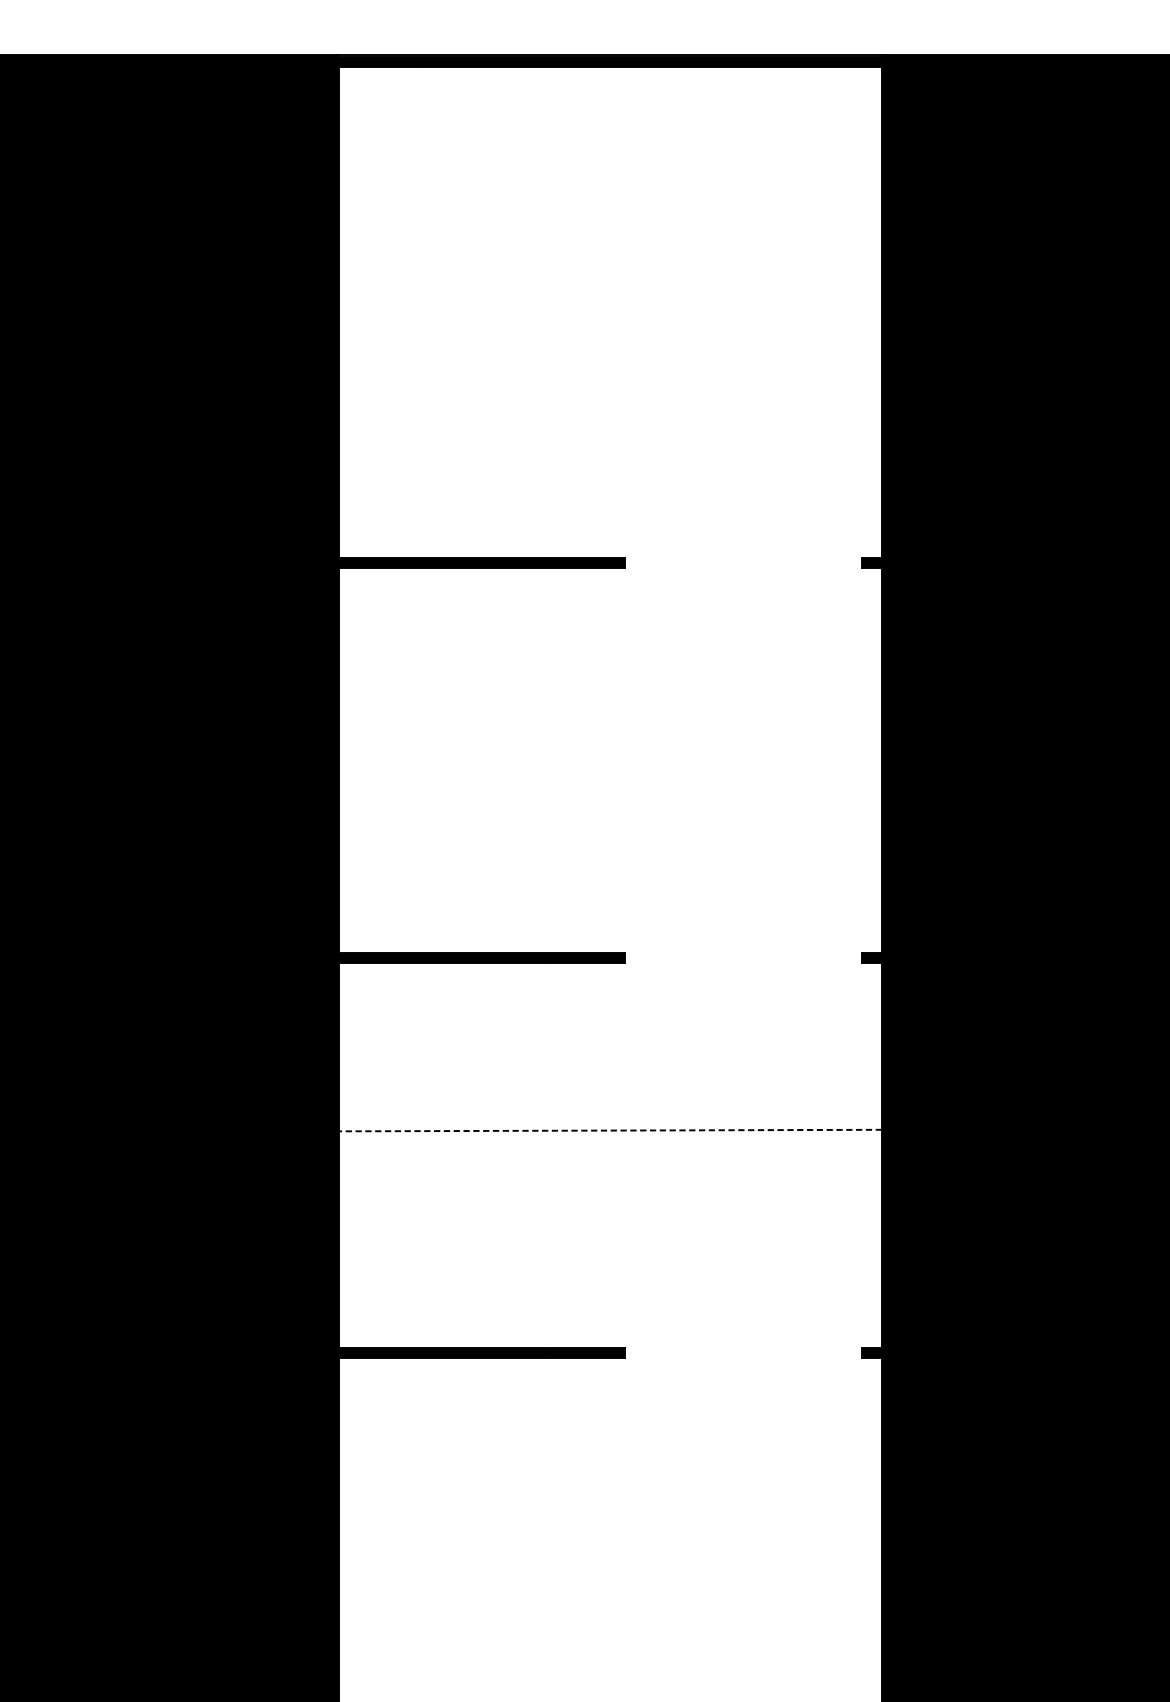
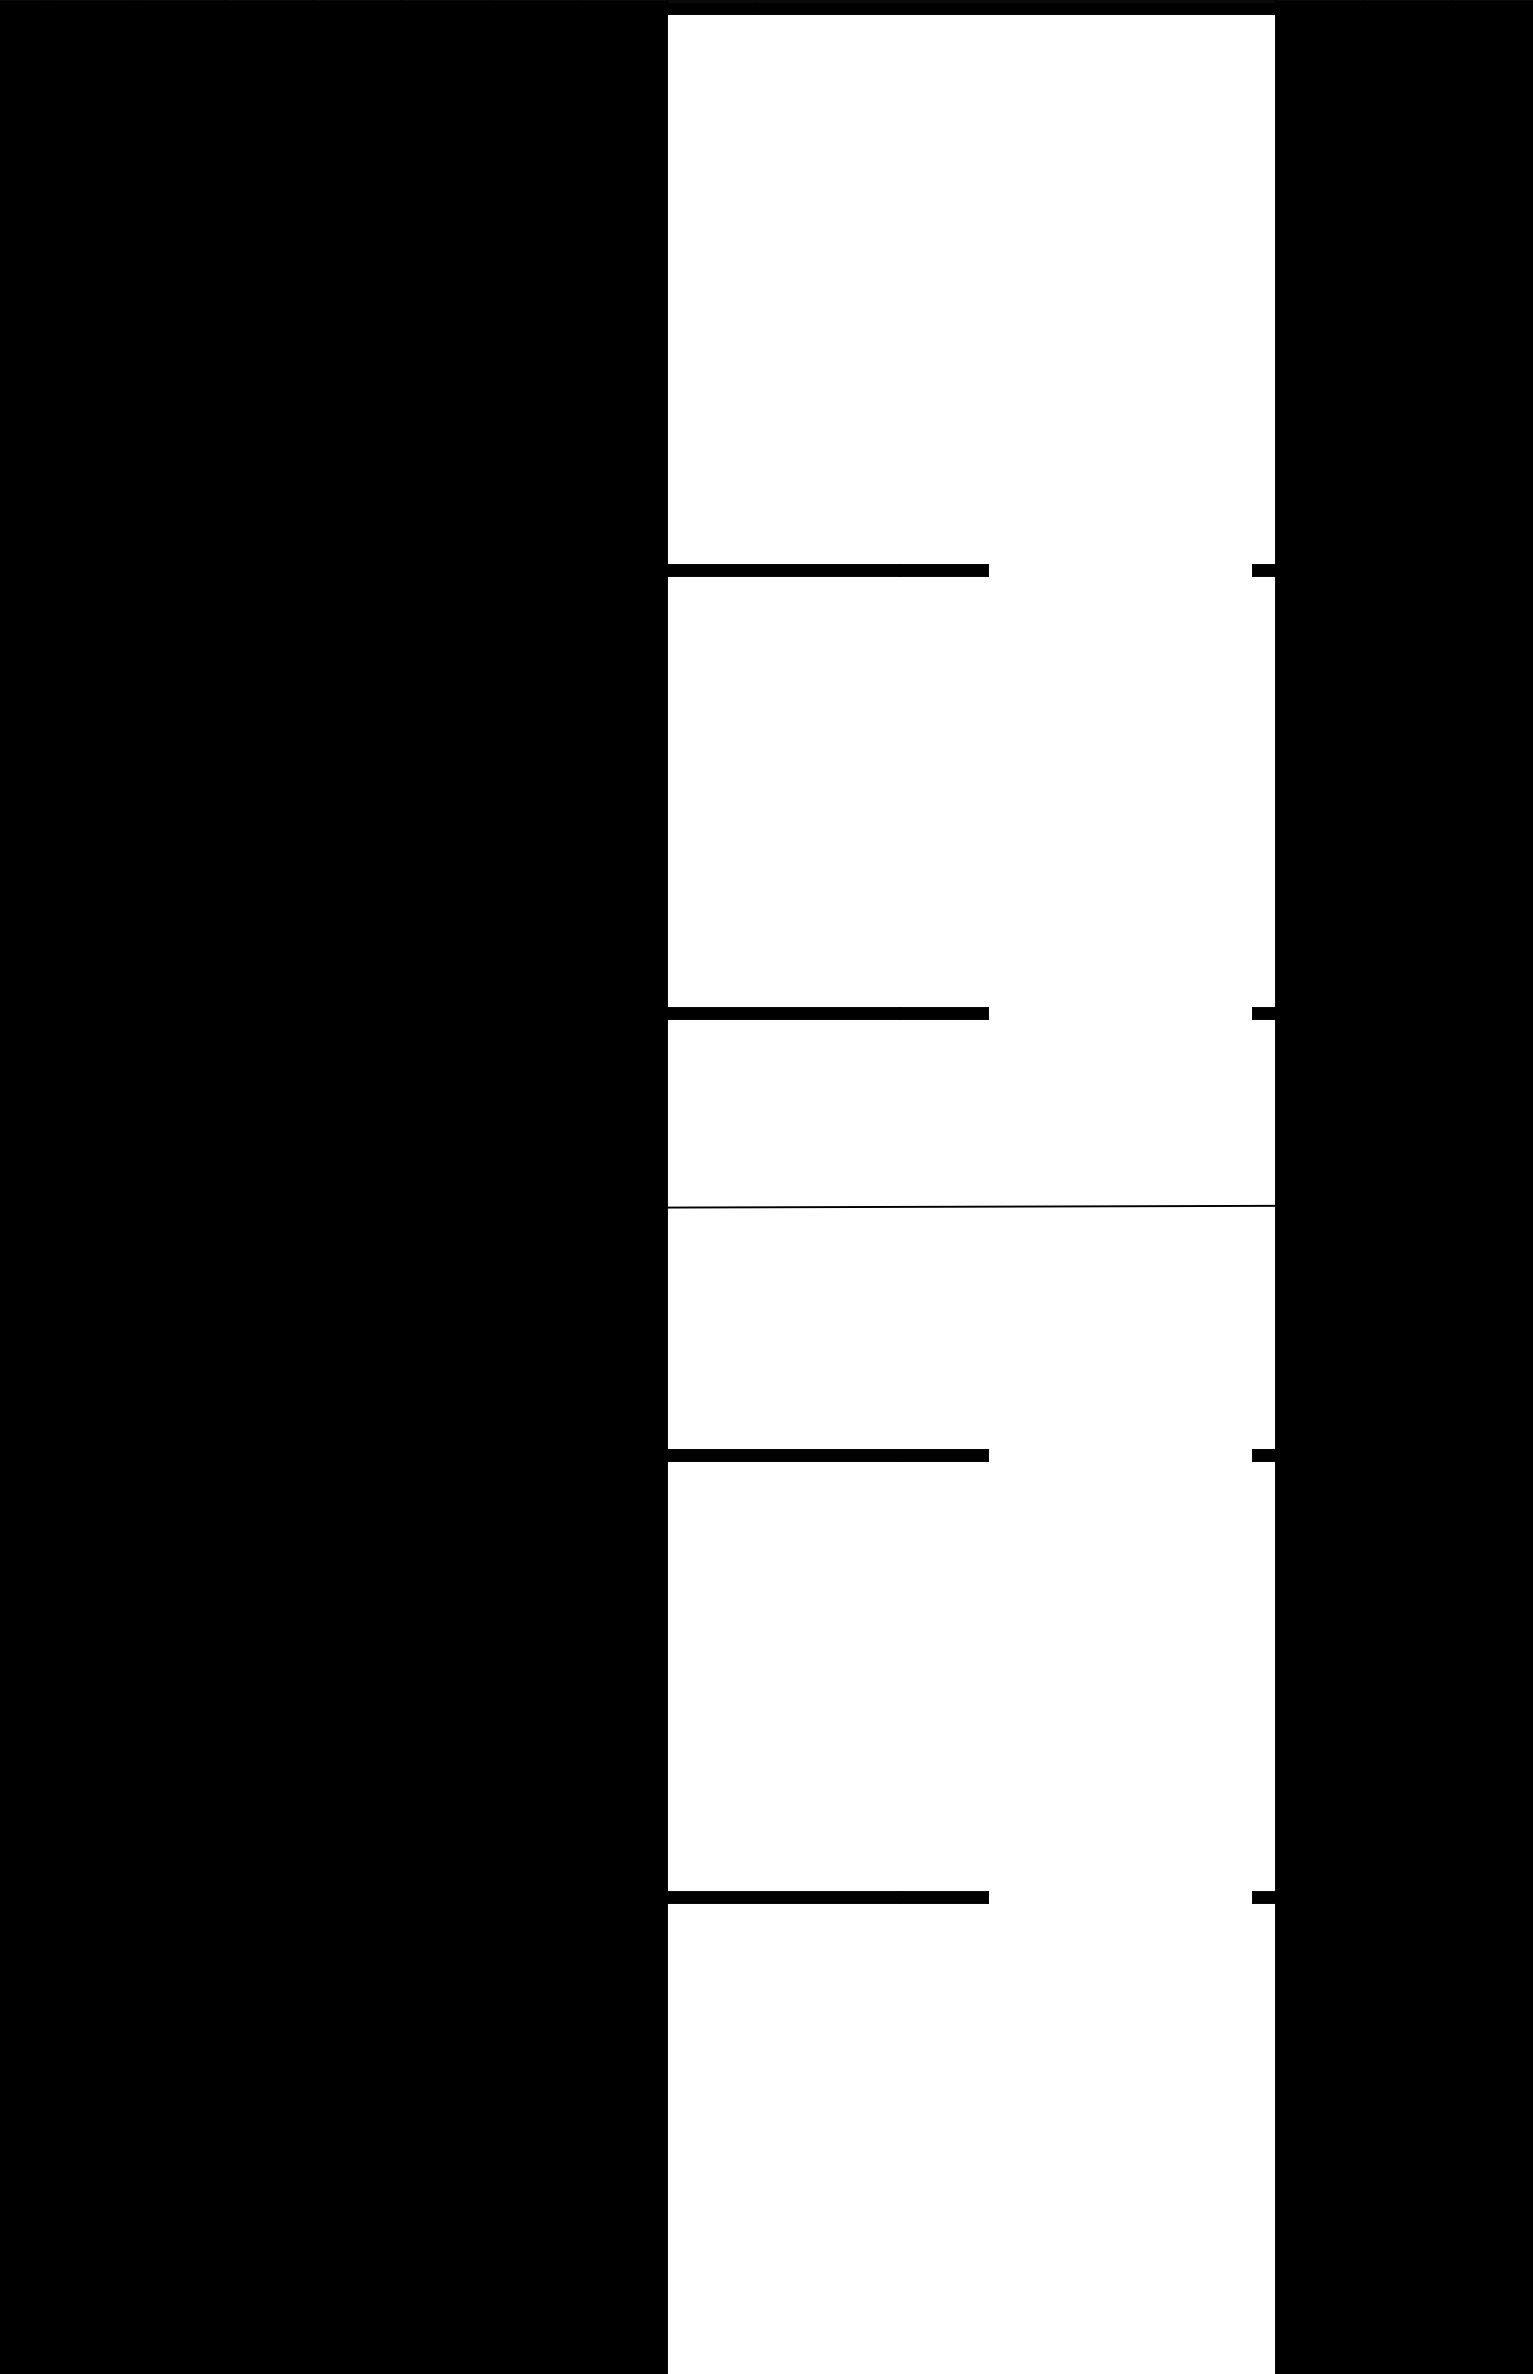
line: (609, 1130) -> (970, 1206), dashed -> solid

